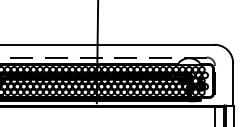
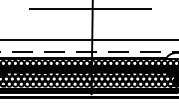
line: (94, 11) -> (89, 9), added

